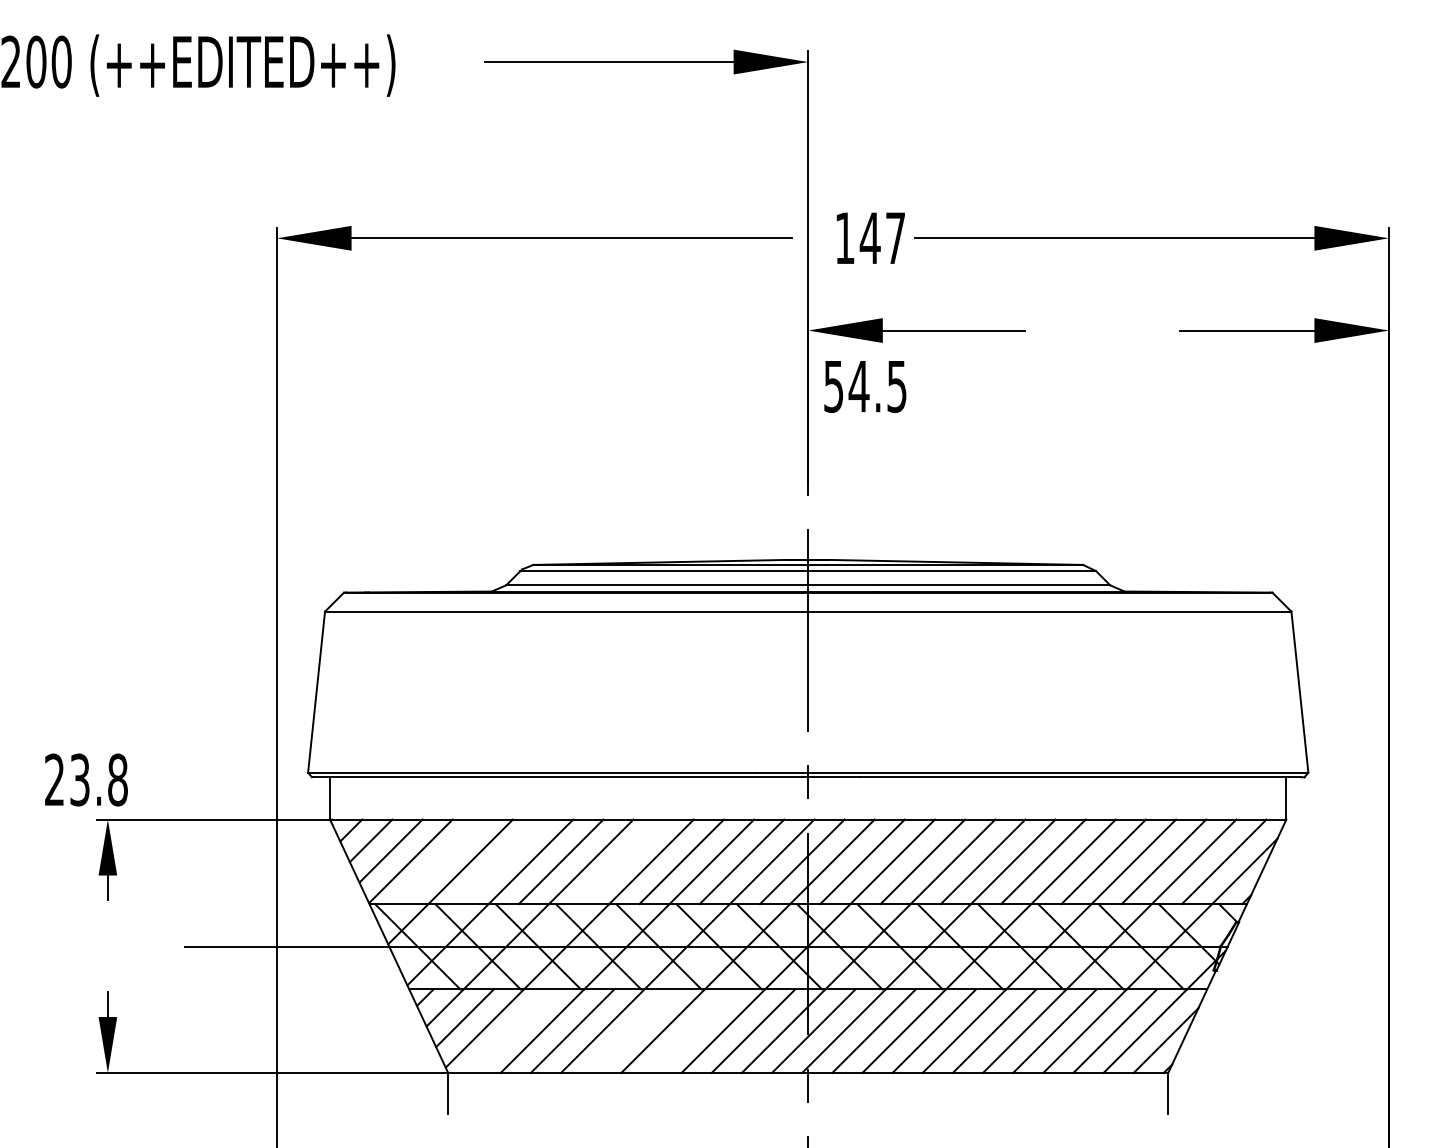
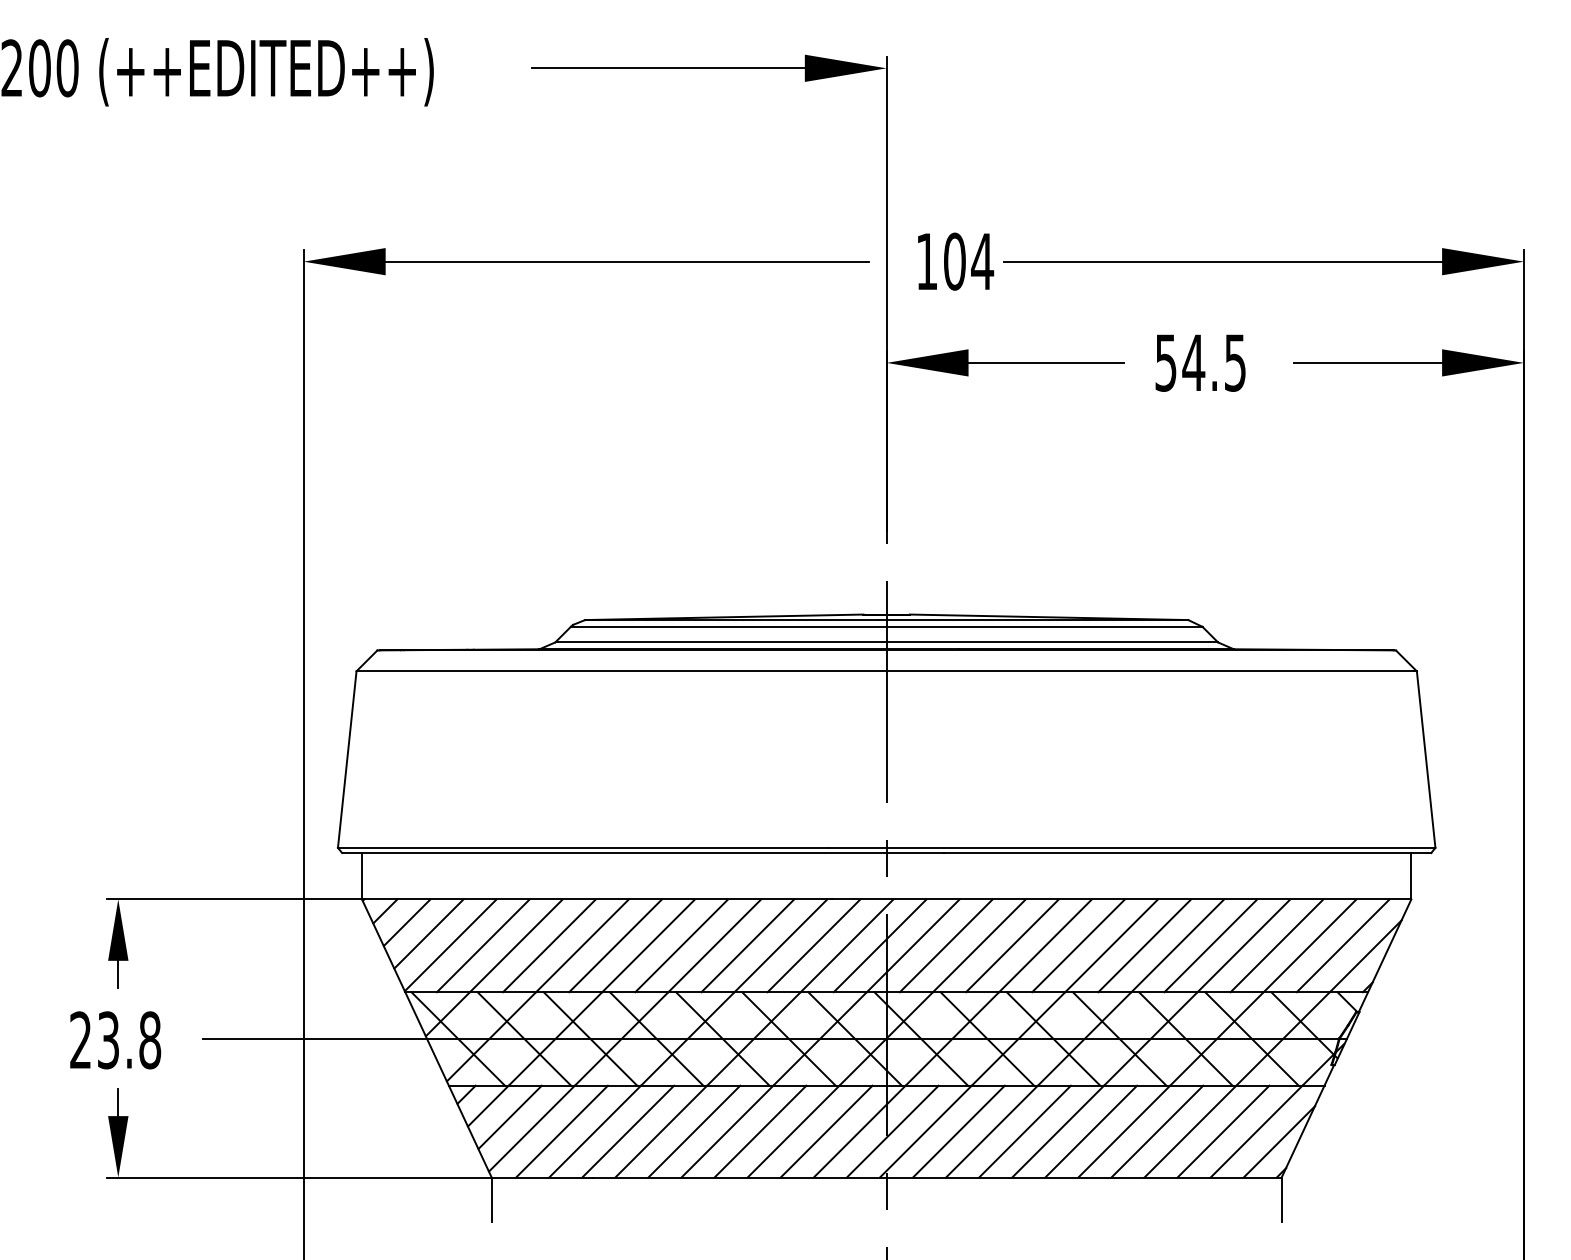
text: (882, 237) -> (968, 260), 147 -> 104
text: (865, 386) -> (1200, 362), moved
text: (86, 779) -> (115, 1039), moved
line: (440, 861) -> (483, 945), added
line: (500, 861) -> (549, 945), added
line: (621, 861) -> (681, 945), added
line: (512, 1031) -> (562, 1131), added
line: (632, 1031) -> (693, 1131), added
line: (693, 1031) -> (760, 1131), added

